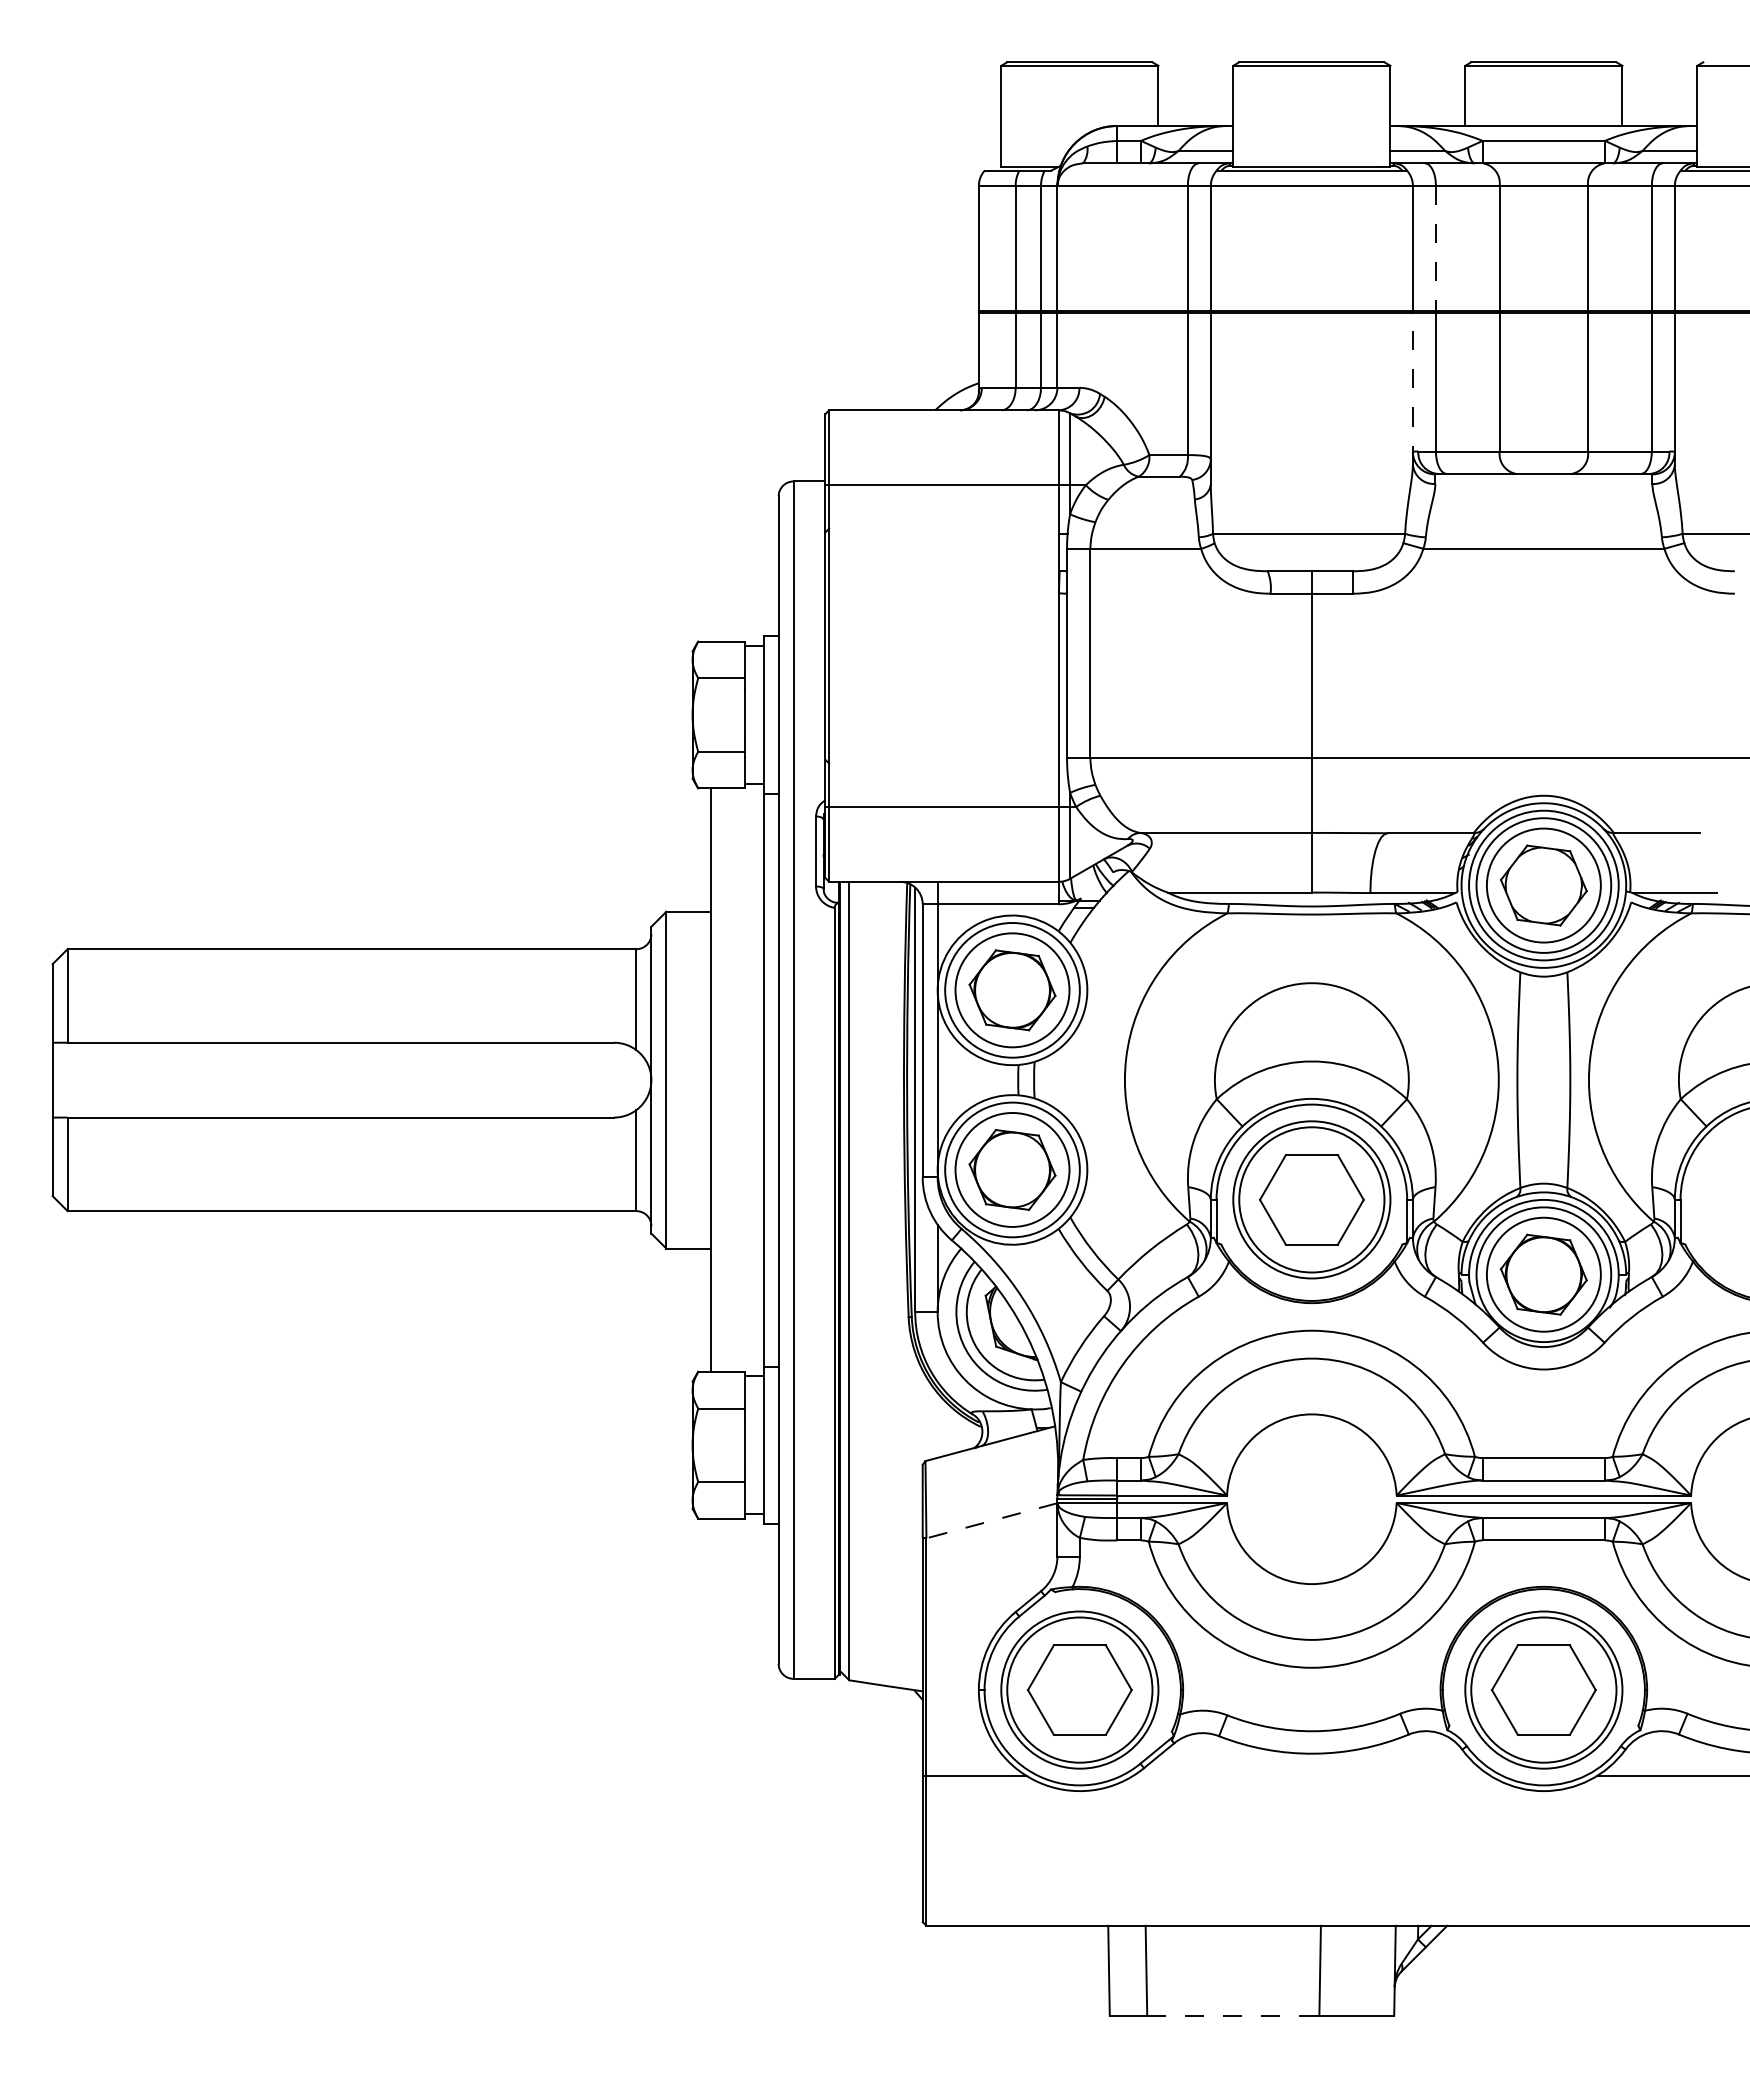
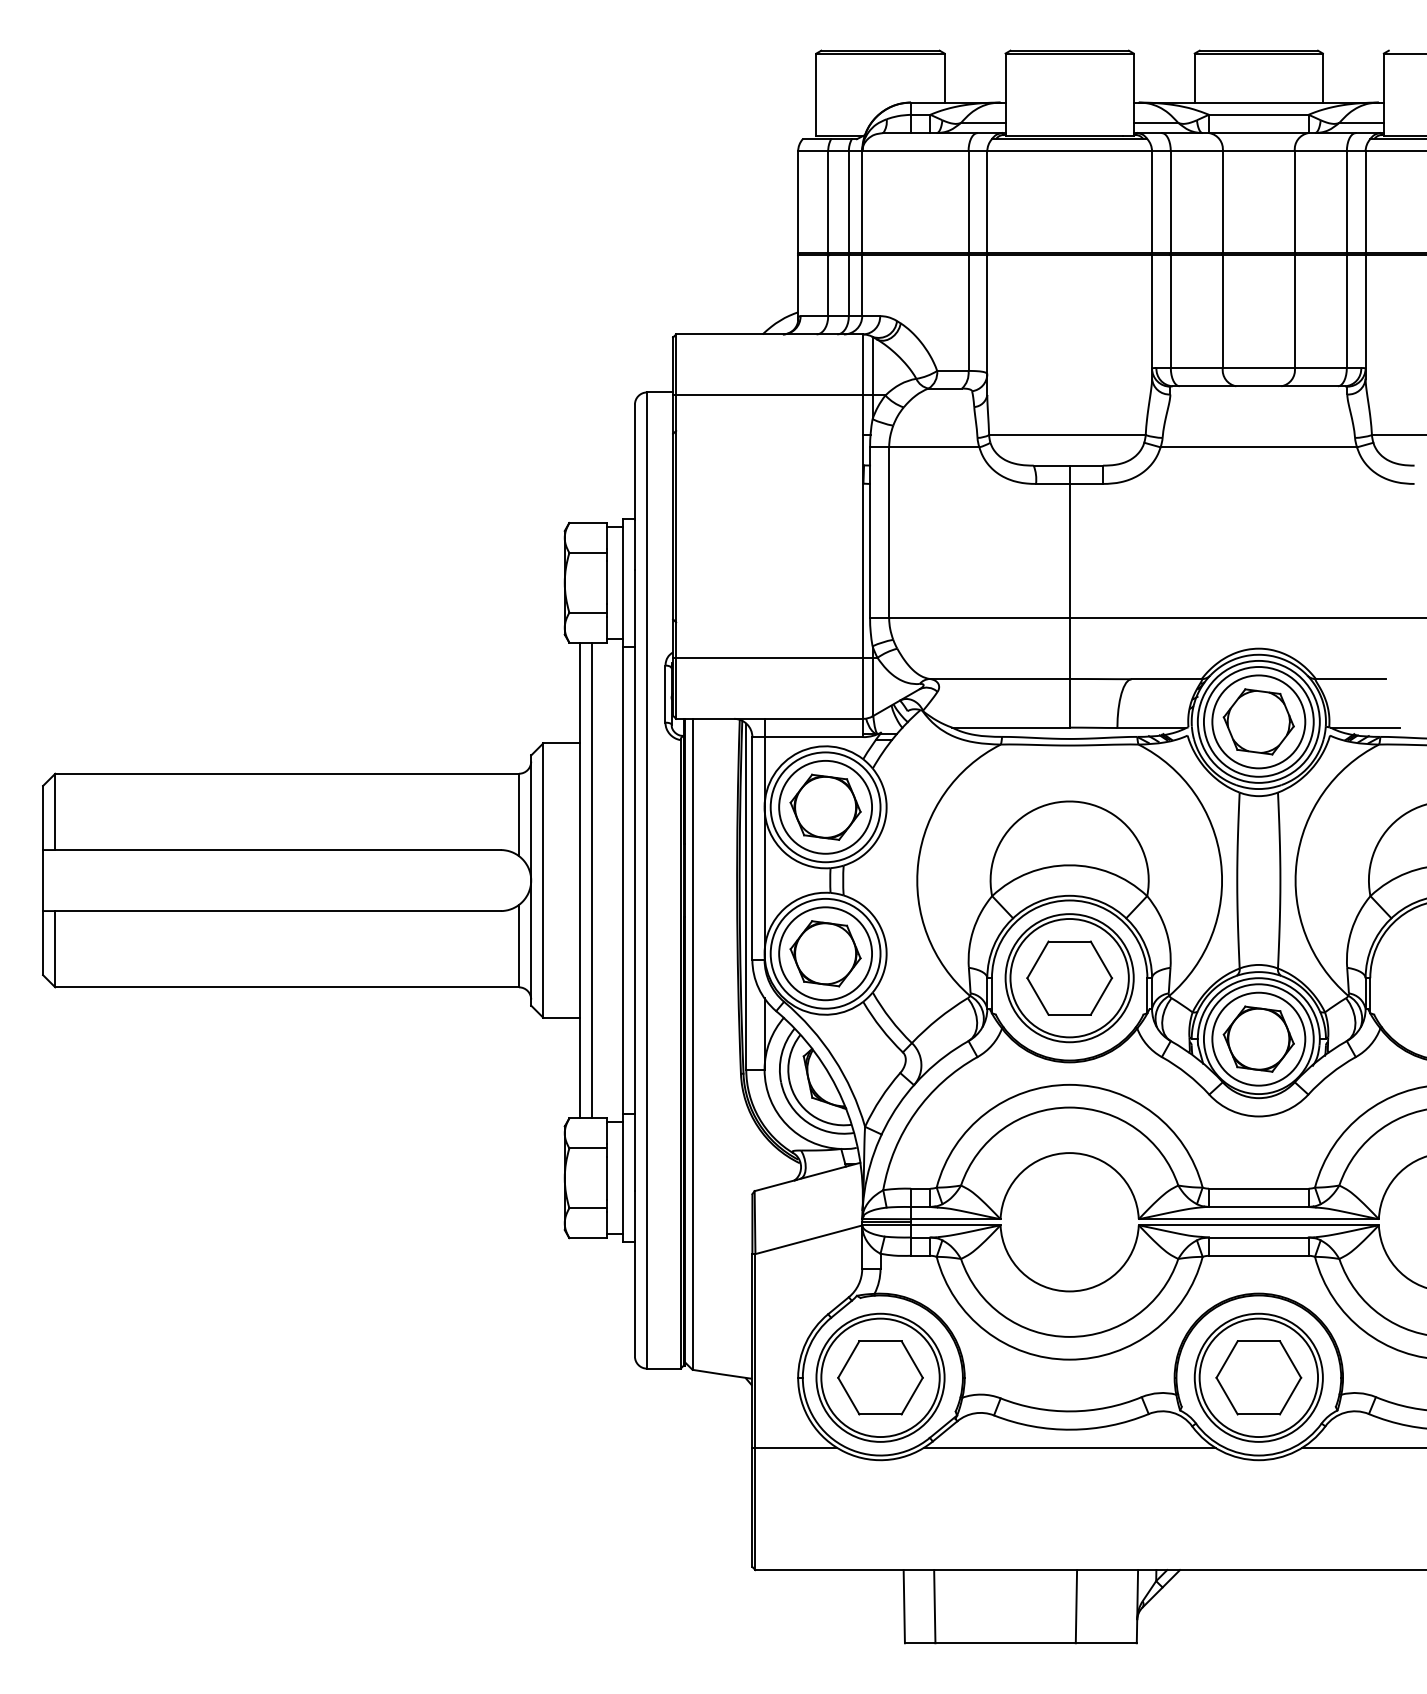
line: (1435, 248) -> (1170, 202), dashed -> solid
line: (1412, 388) -> (1151, 316), dashed -> solid
line: (726, 1079) -> (592, 880), added
line: (991, 1520) -> (808, 1239), dashed -> solid
line: (1311, 1776) -> (1069, 1448), added
line: (1233, 2015) -> (1005, 1643), dashed -> solid

